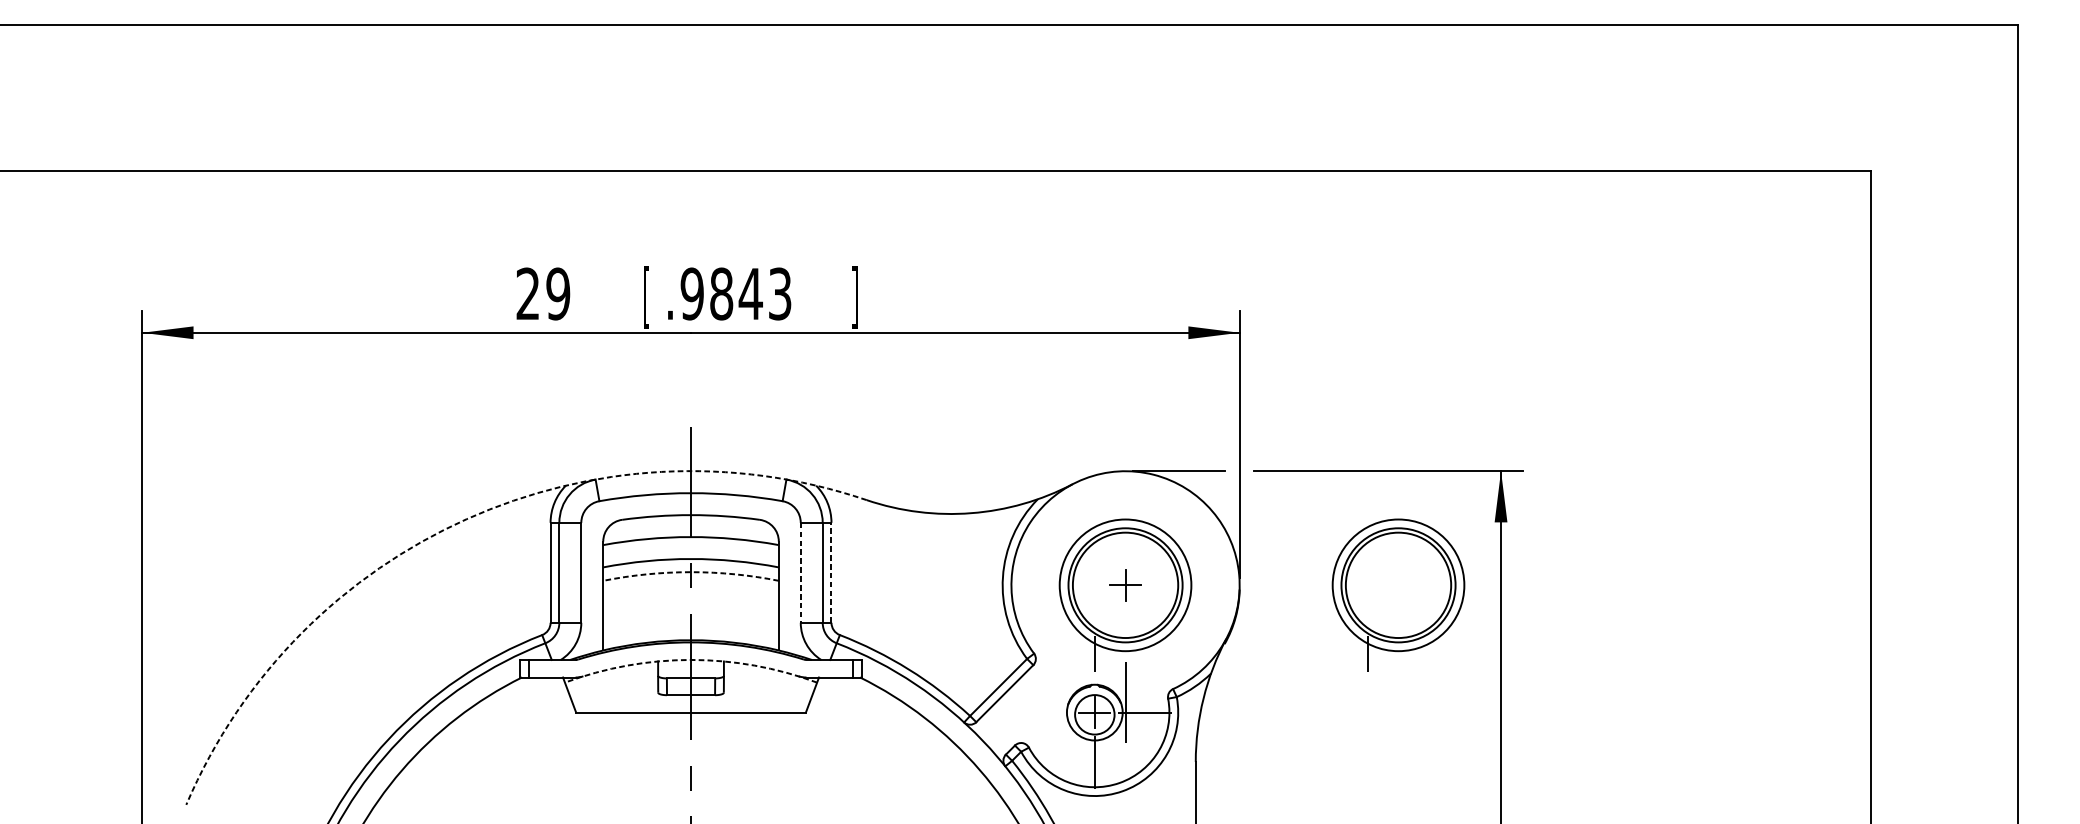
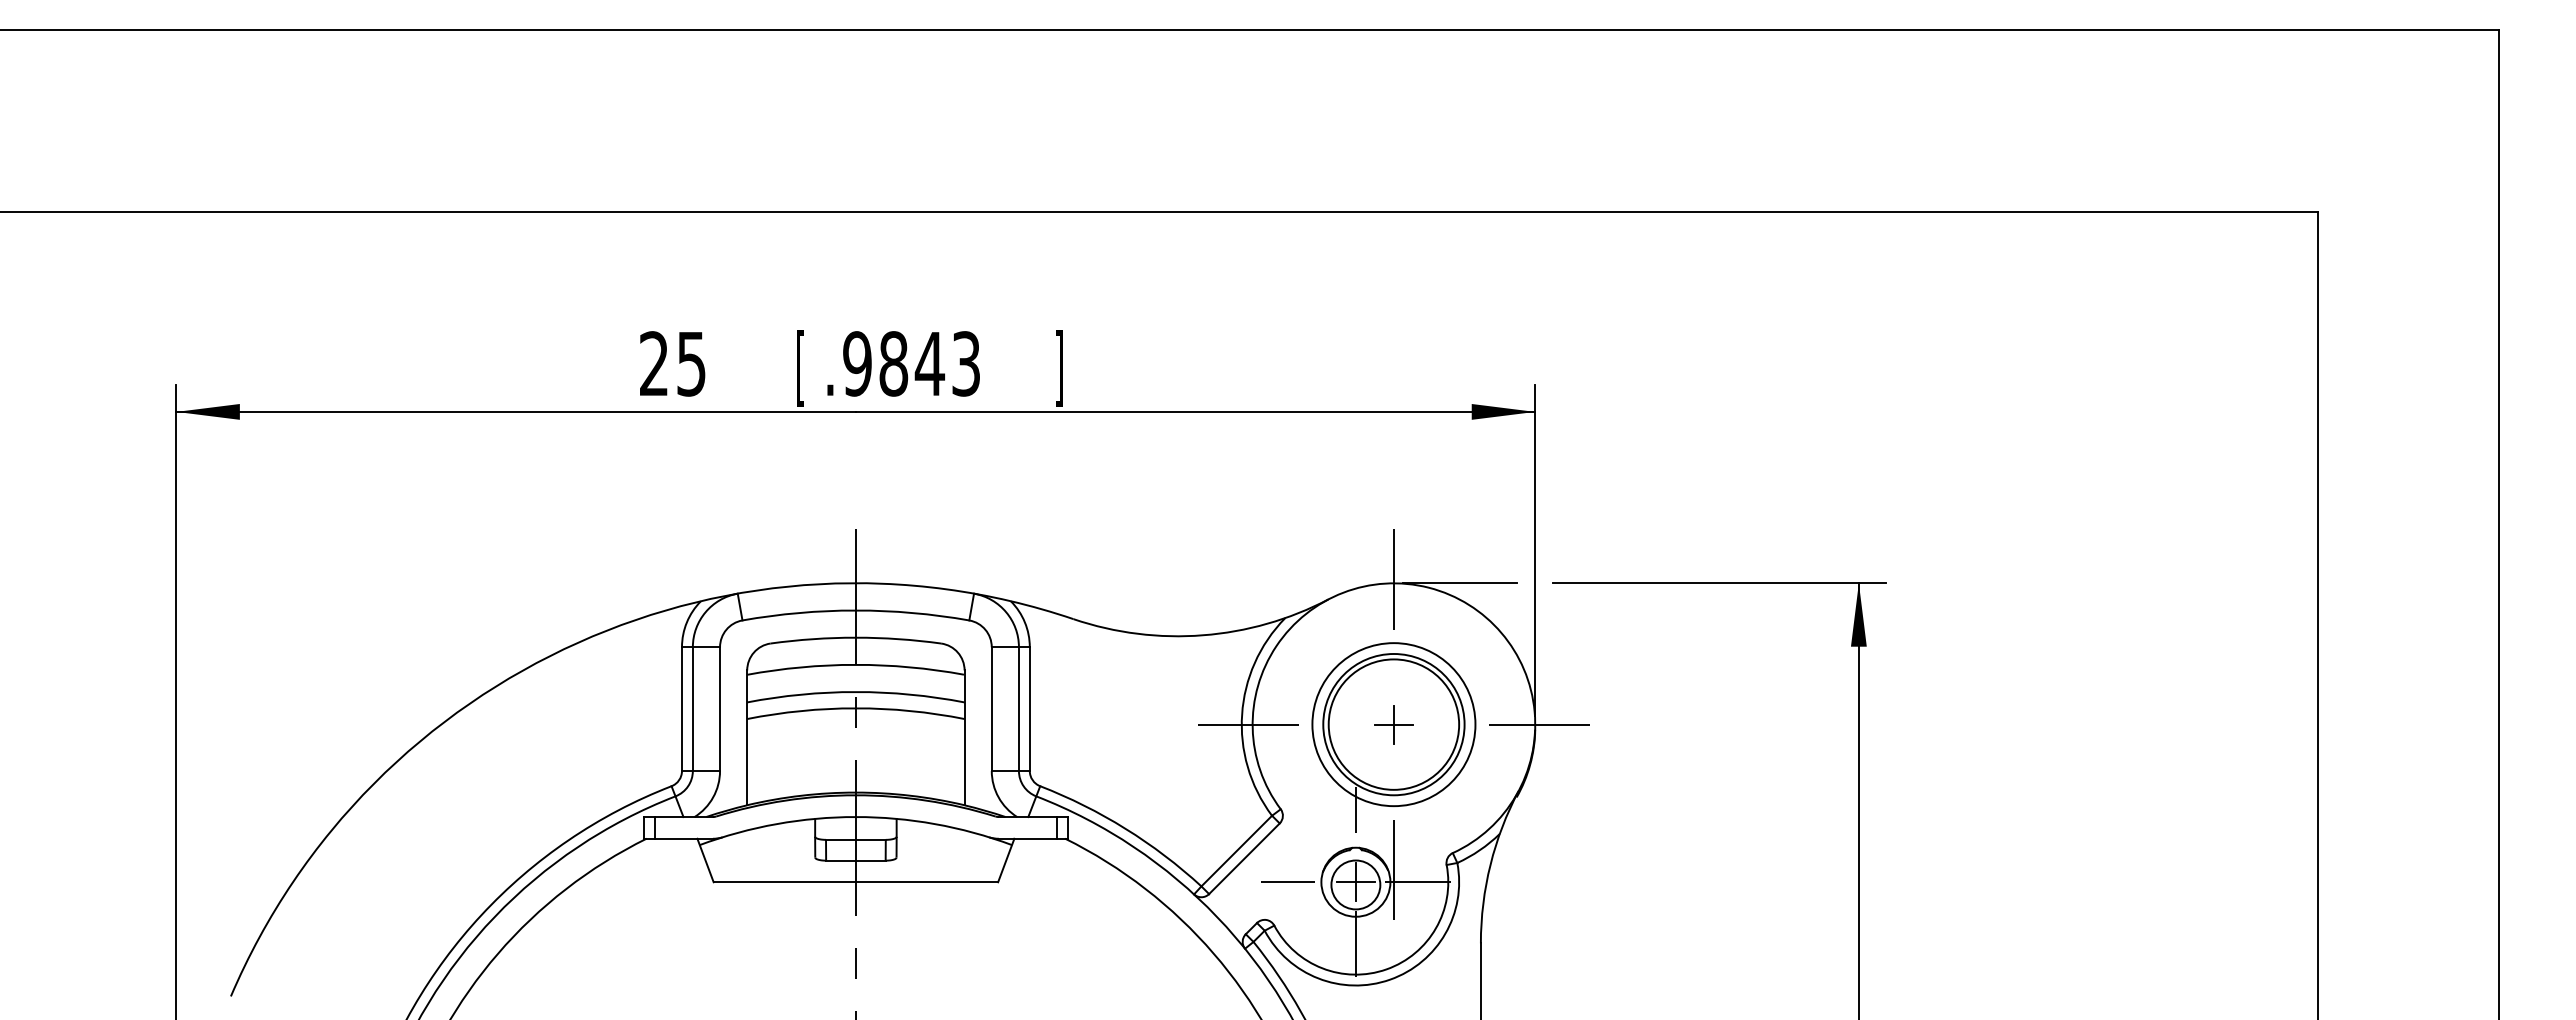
text: (558, 293) -> (691, 363), 29 -> 25
line: (1125, 468) -> (1393, 579), added
arc: (467, 519) -> (578, 642), dashed -> solid
arc: (690, 572) -> (855, 708), dashed -> solid
line: (800, 573) -> (991, 709), dashed -> solid
line: (831, 573) -> (1029, 709), dashed -> solid
line: (1008, 585) -> (1248, 724), added
line: (1243, 585) -> (1539, 724), added
part: (1398, 595) -> (1731, 737), removed
arc: (690, 660) -> (855, 817), dashed -> solid
line: (1039, 712) -> (1287, 882), added

